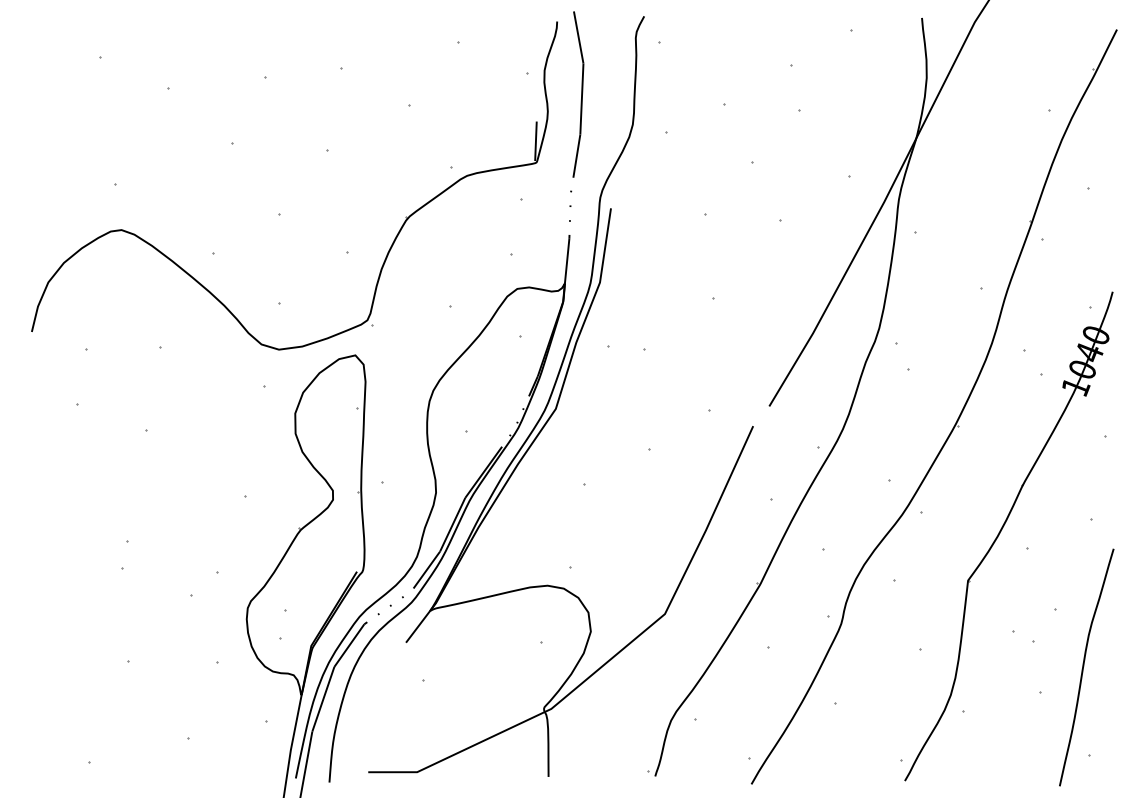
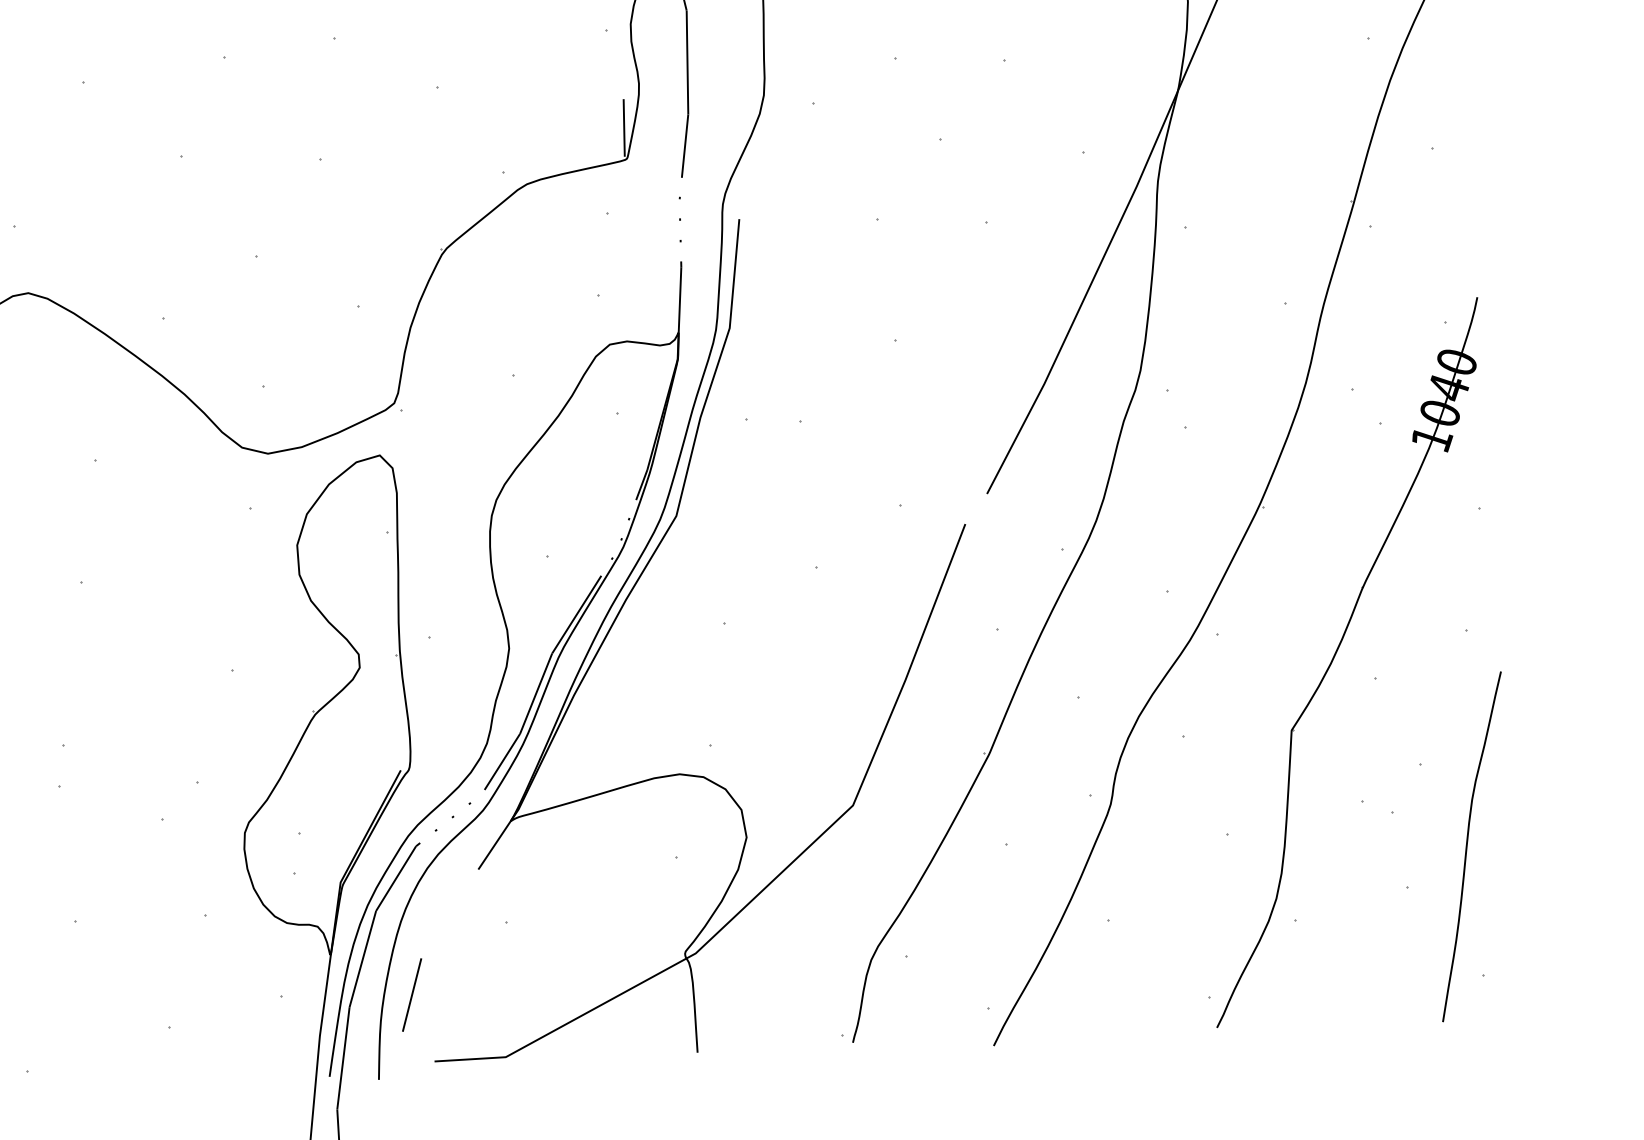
line: (355, 725) -> (411, 994), added

